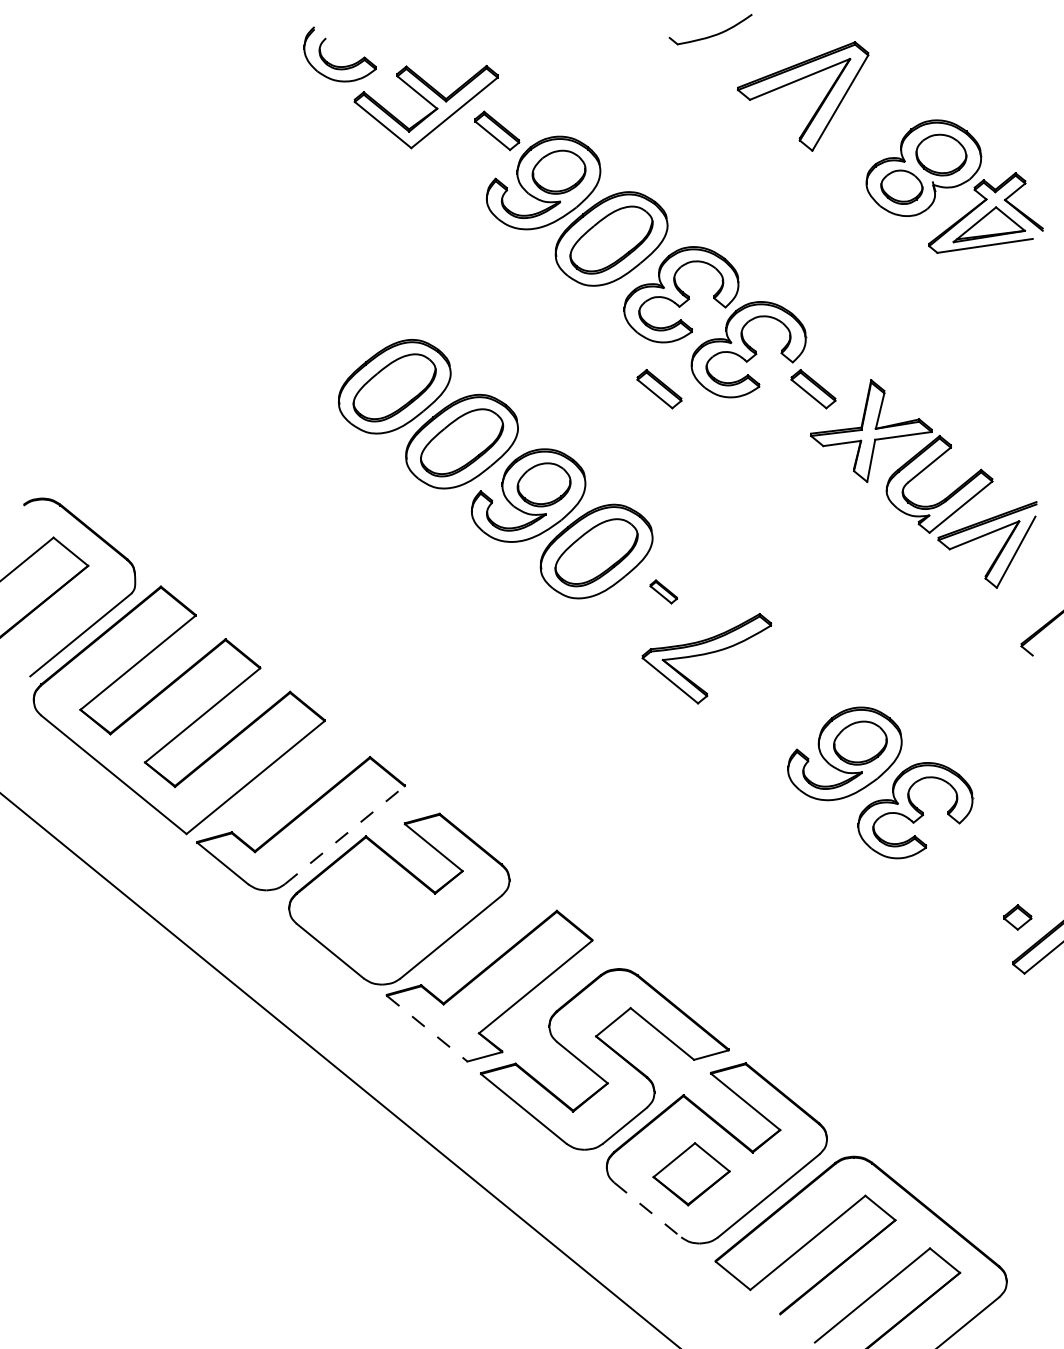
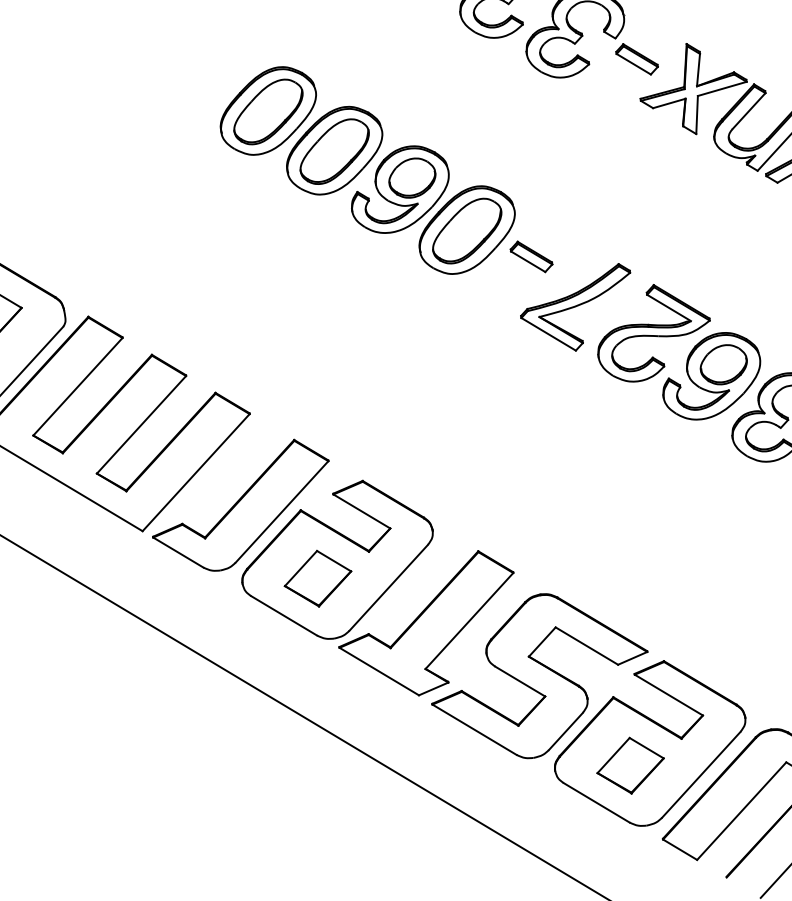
part: (659, 389) -> (501, 79), removed
part: (663, 591) -> (531, 256), size x1.67
part: (786, 695) -> (652, 332), added
line: (345, 834) -> (282, 511), dashed -> solid
part: (373, 915) -> (317, 578), added
line: (427, 1028) -> (379, 671), dashed -> solid
line: (648, 1210) -> (597, 803), dashed -> solid

